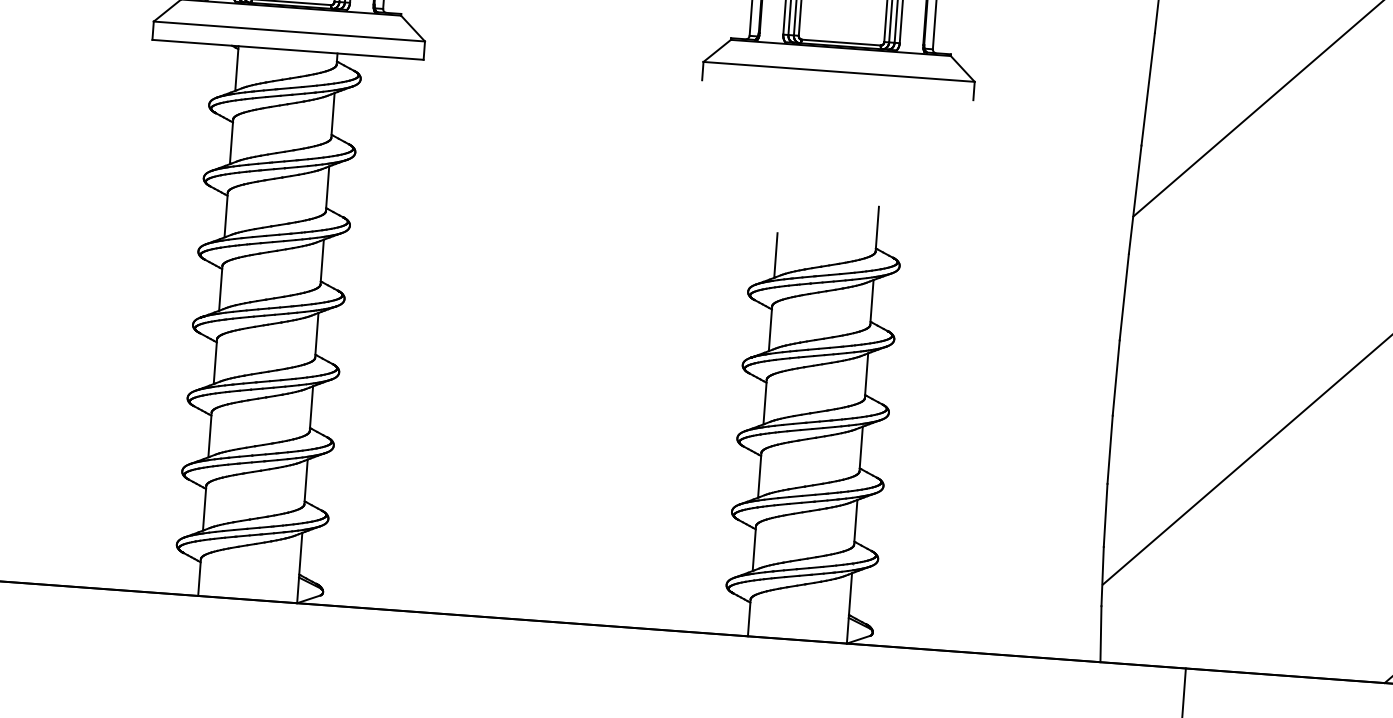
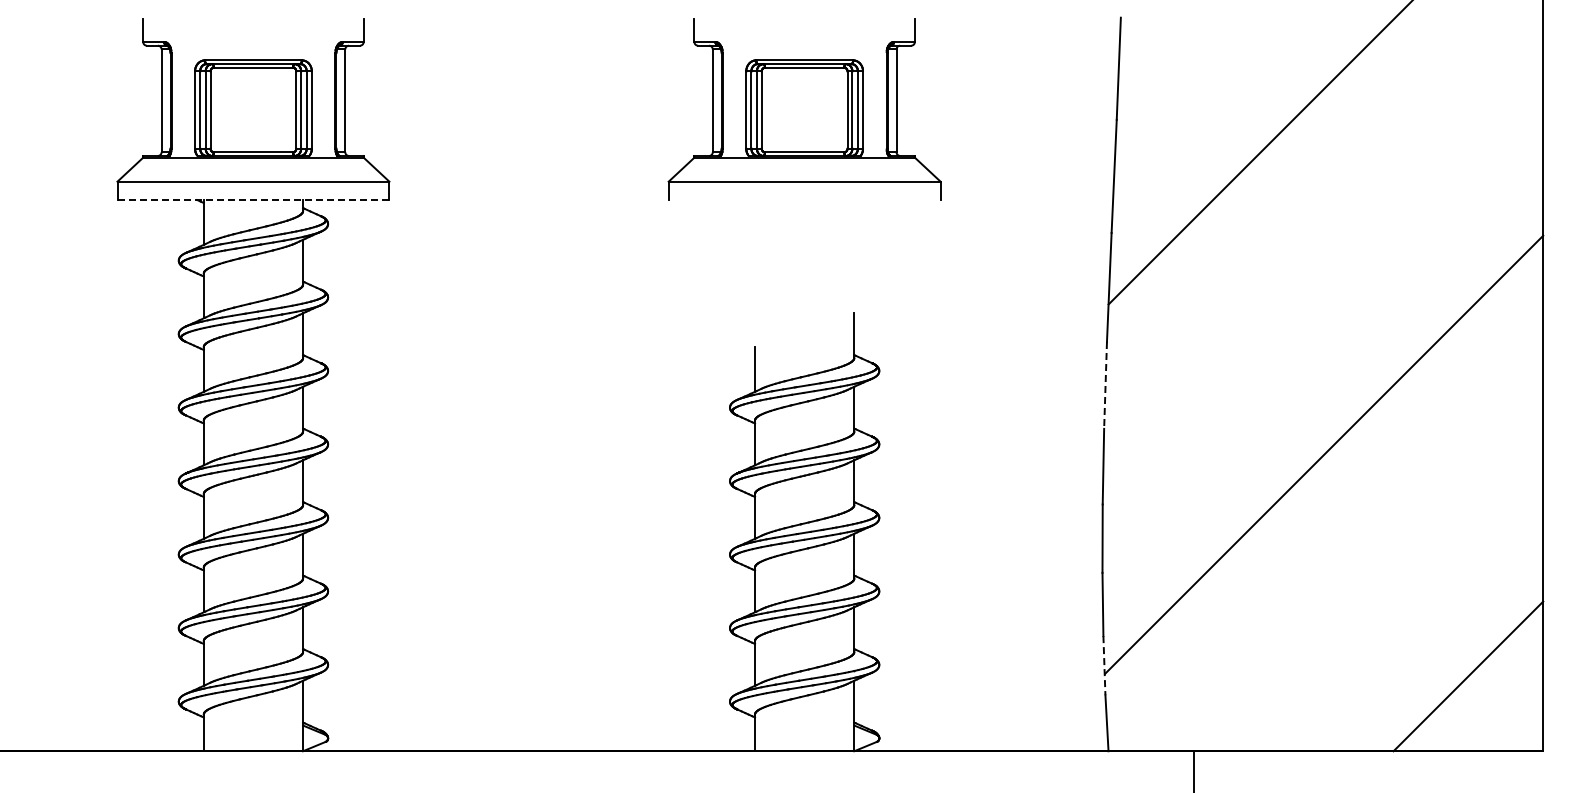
line: (288, 50) -> (253, 200), solid -> dashed
line: (1124, 297) -> (1105, 385), solid -> dashed
line: (1102, 576) -> (1104, 665), solid -> dashed

